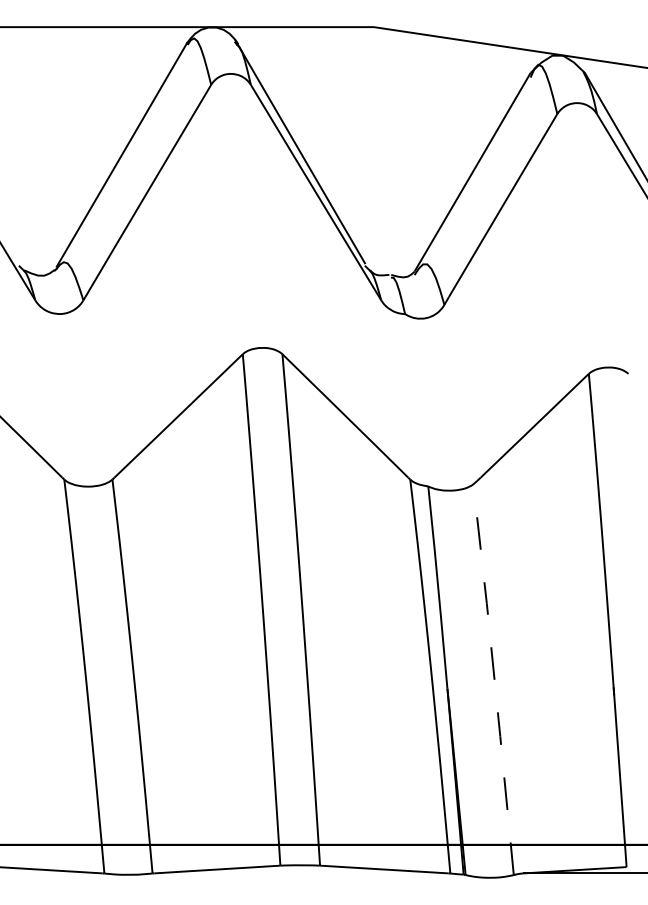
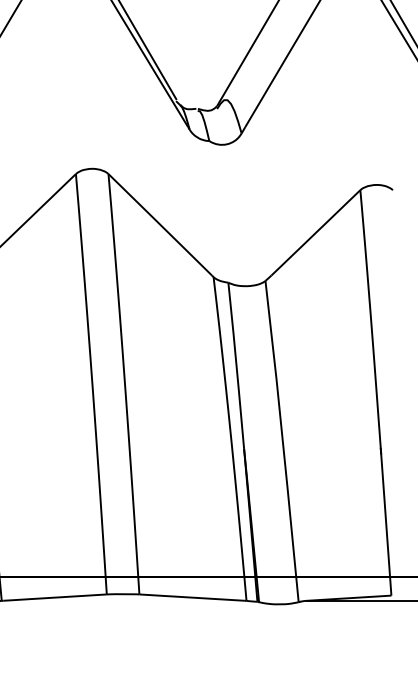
line: (494, 679) -> (282, 441), dashed -> solid

